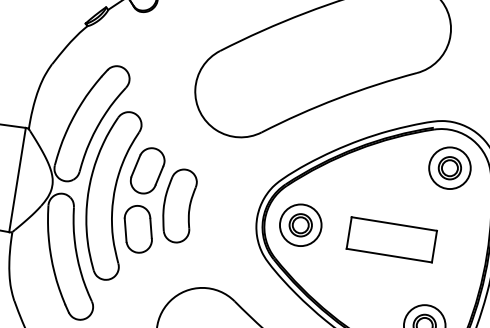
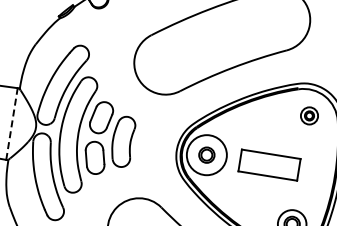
part: (449, 167) -> (309, 115), size x0.6
line: (18, 179) -> (12, 123), solid -> dashed
circle: (300, 224) -> (206, 154), size x1.4

